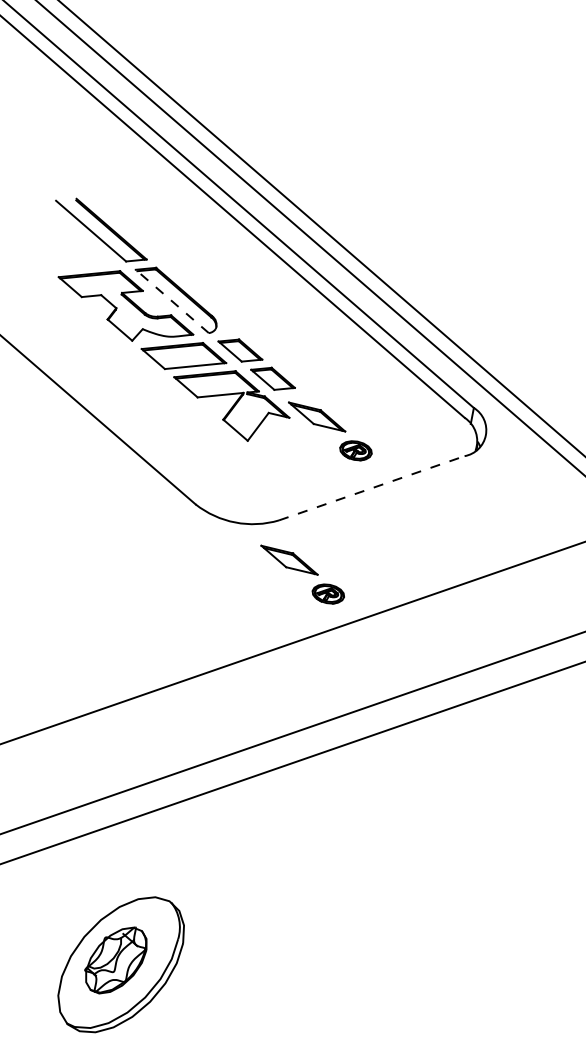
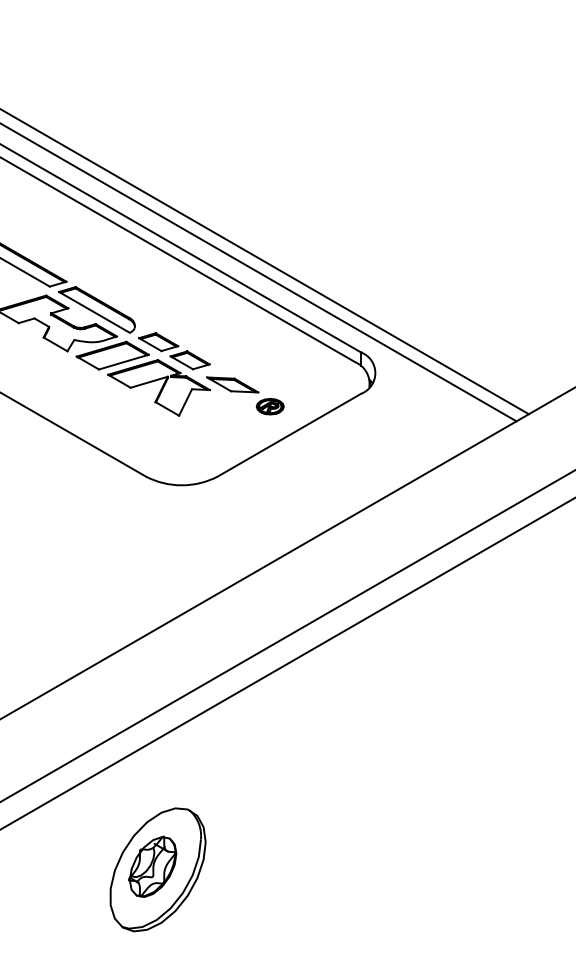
line: (172, 301) -> (94, 312), dashed -> solid
line: (371, 488) -> (289, 435), dashed -> solid
part: (302, 575) -> (245, 518), removed

